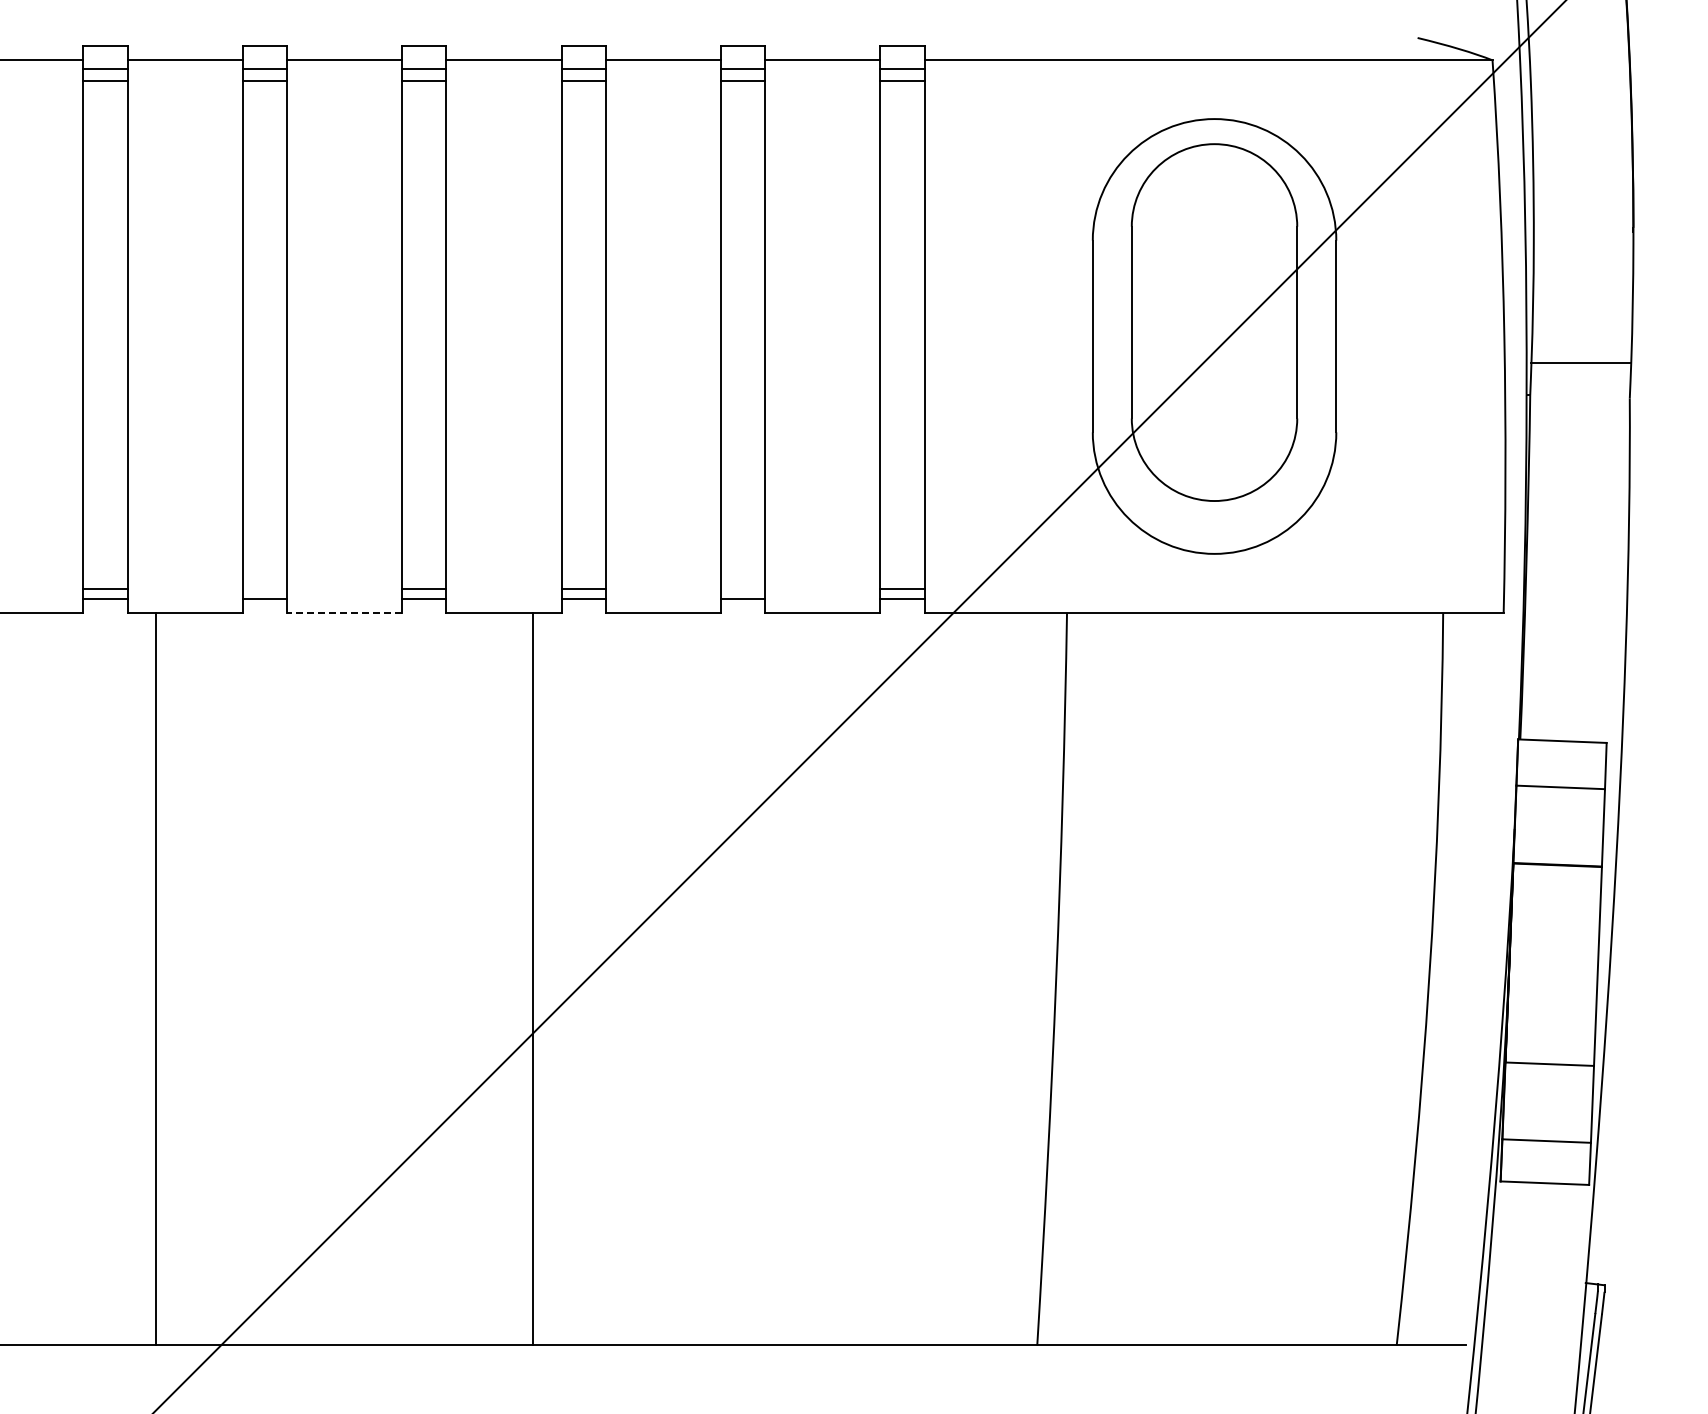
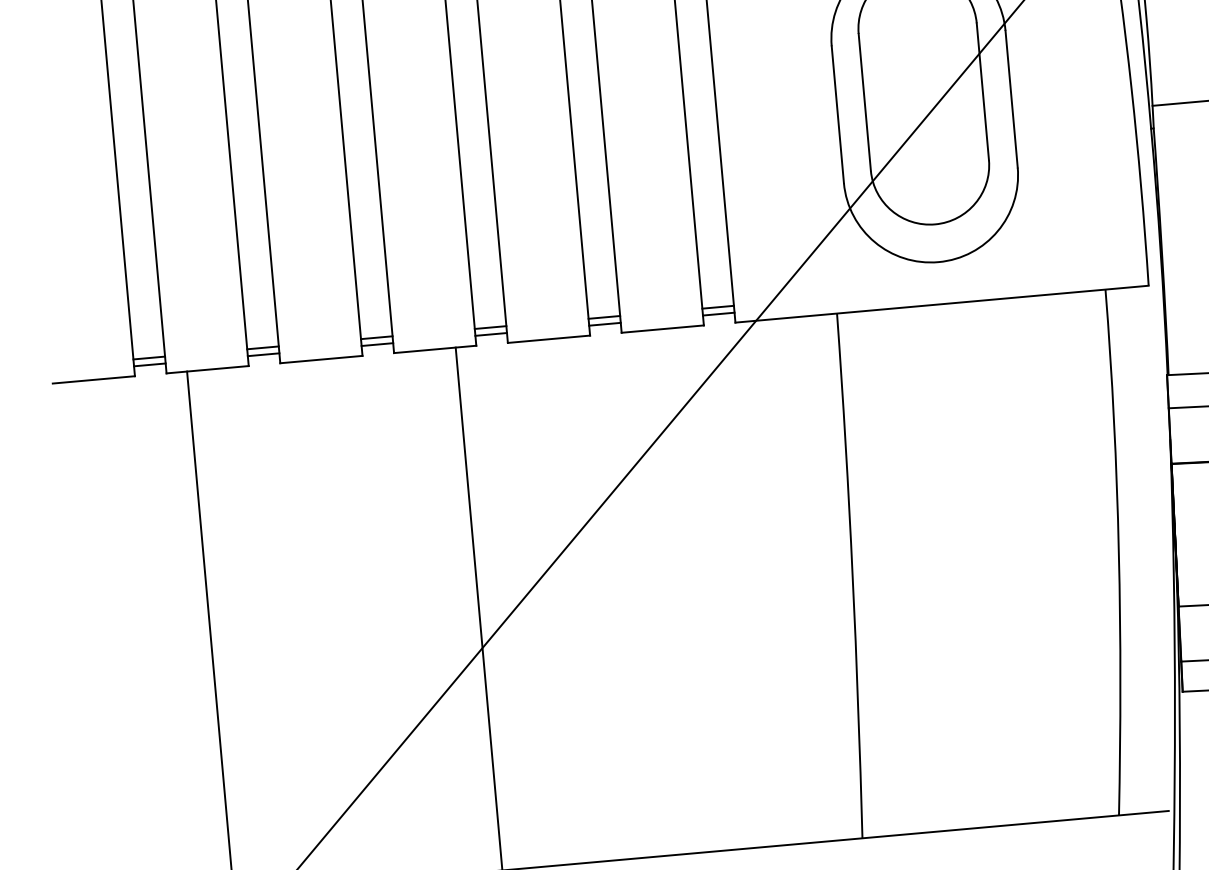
line: (264, 589) -> (262, 348), added
line: (742, 589) -> (603, 317), added
line: (344, 612) -> (321, 359), dashed -> solid

